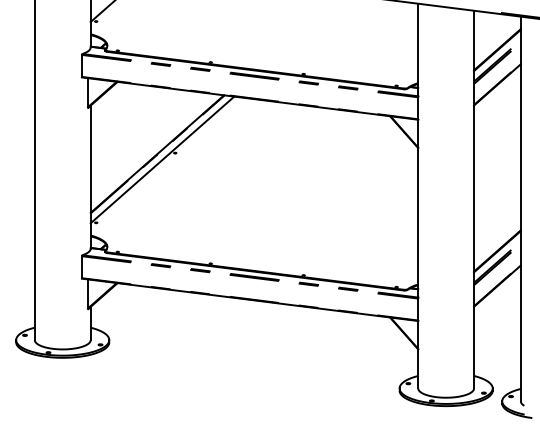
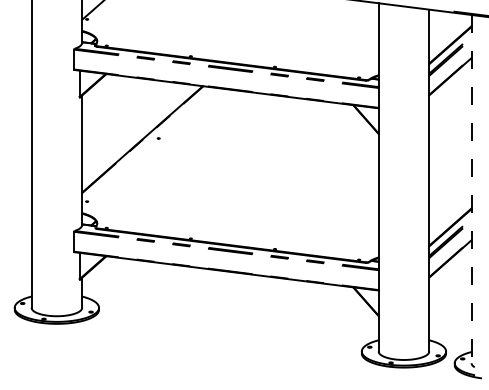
line: (162, 159) -> (147, 144), removed
line: (520, 209) -> (471, 189), solid -> dashed

